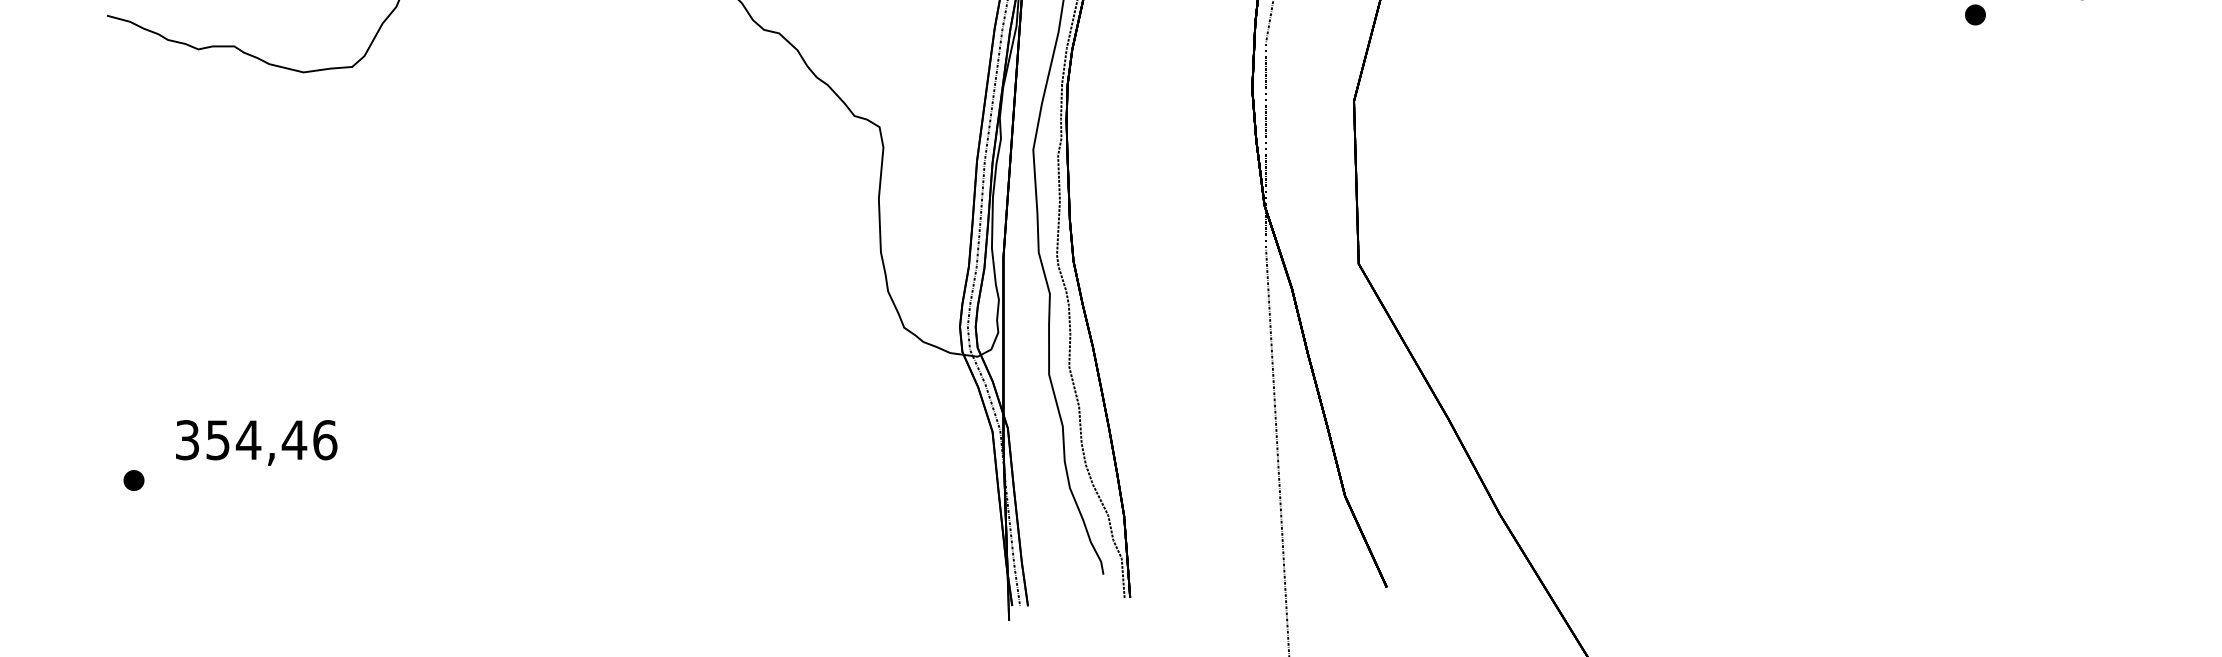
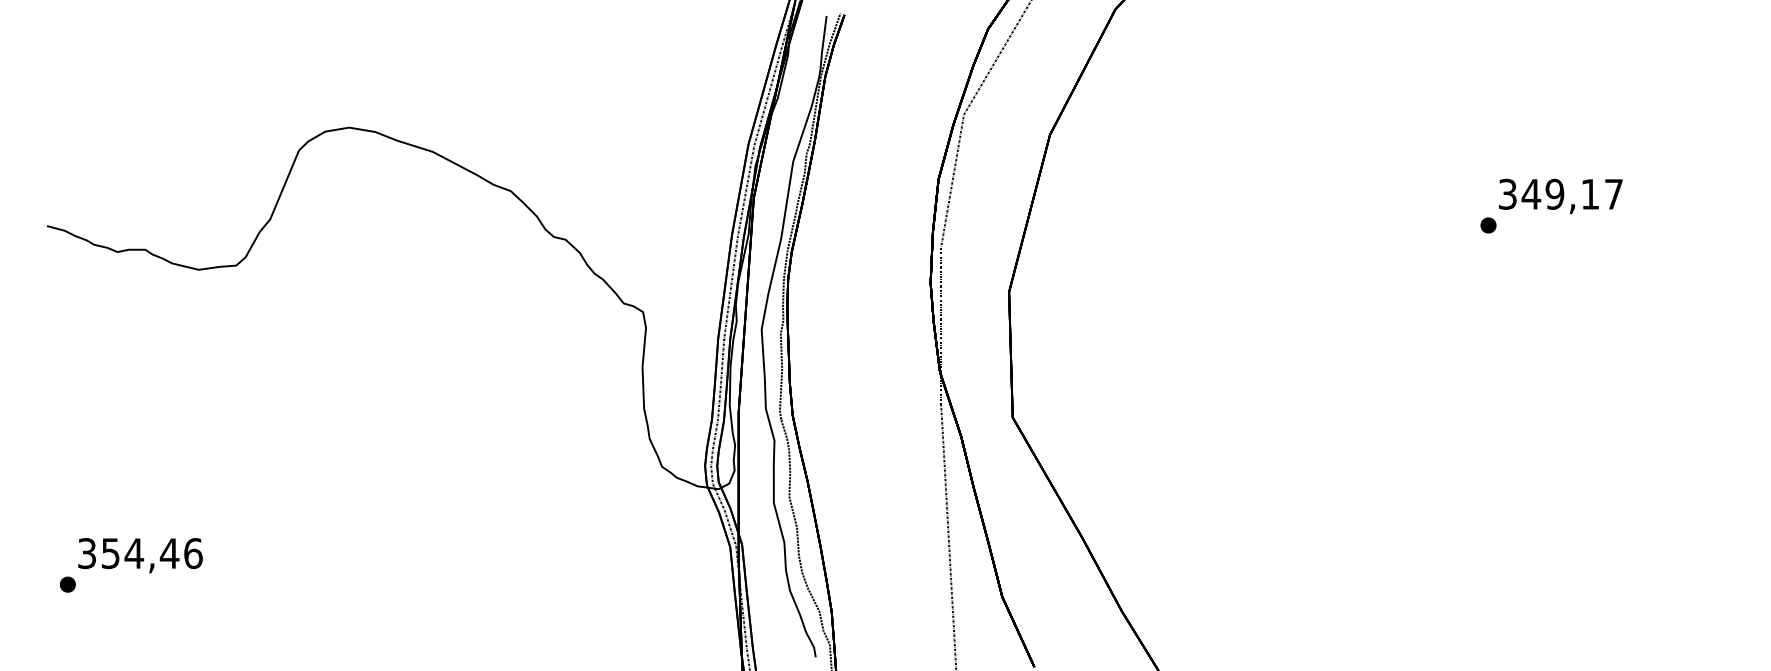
text: (256, 442) -> (140, 555), moved

